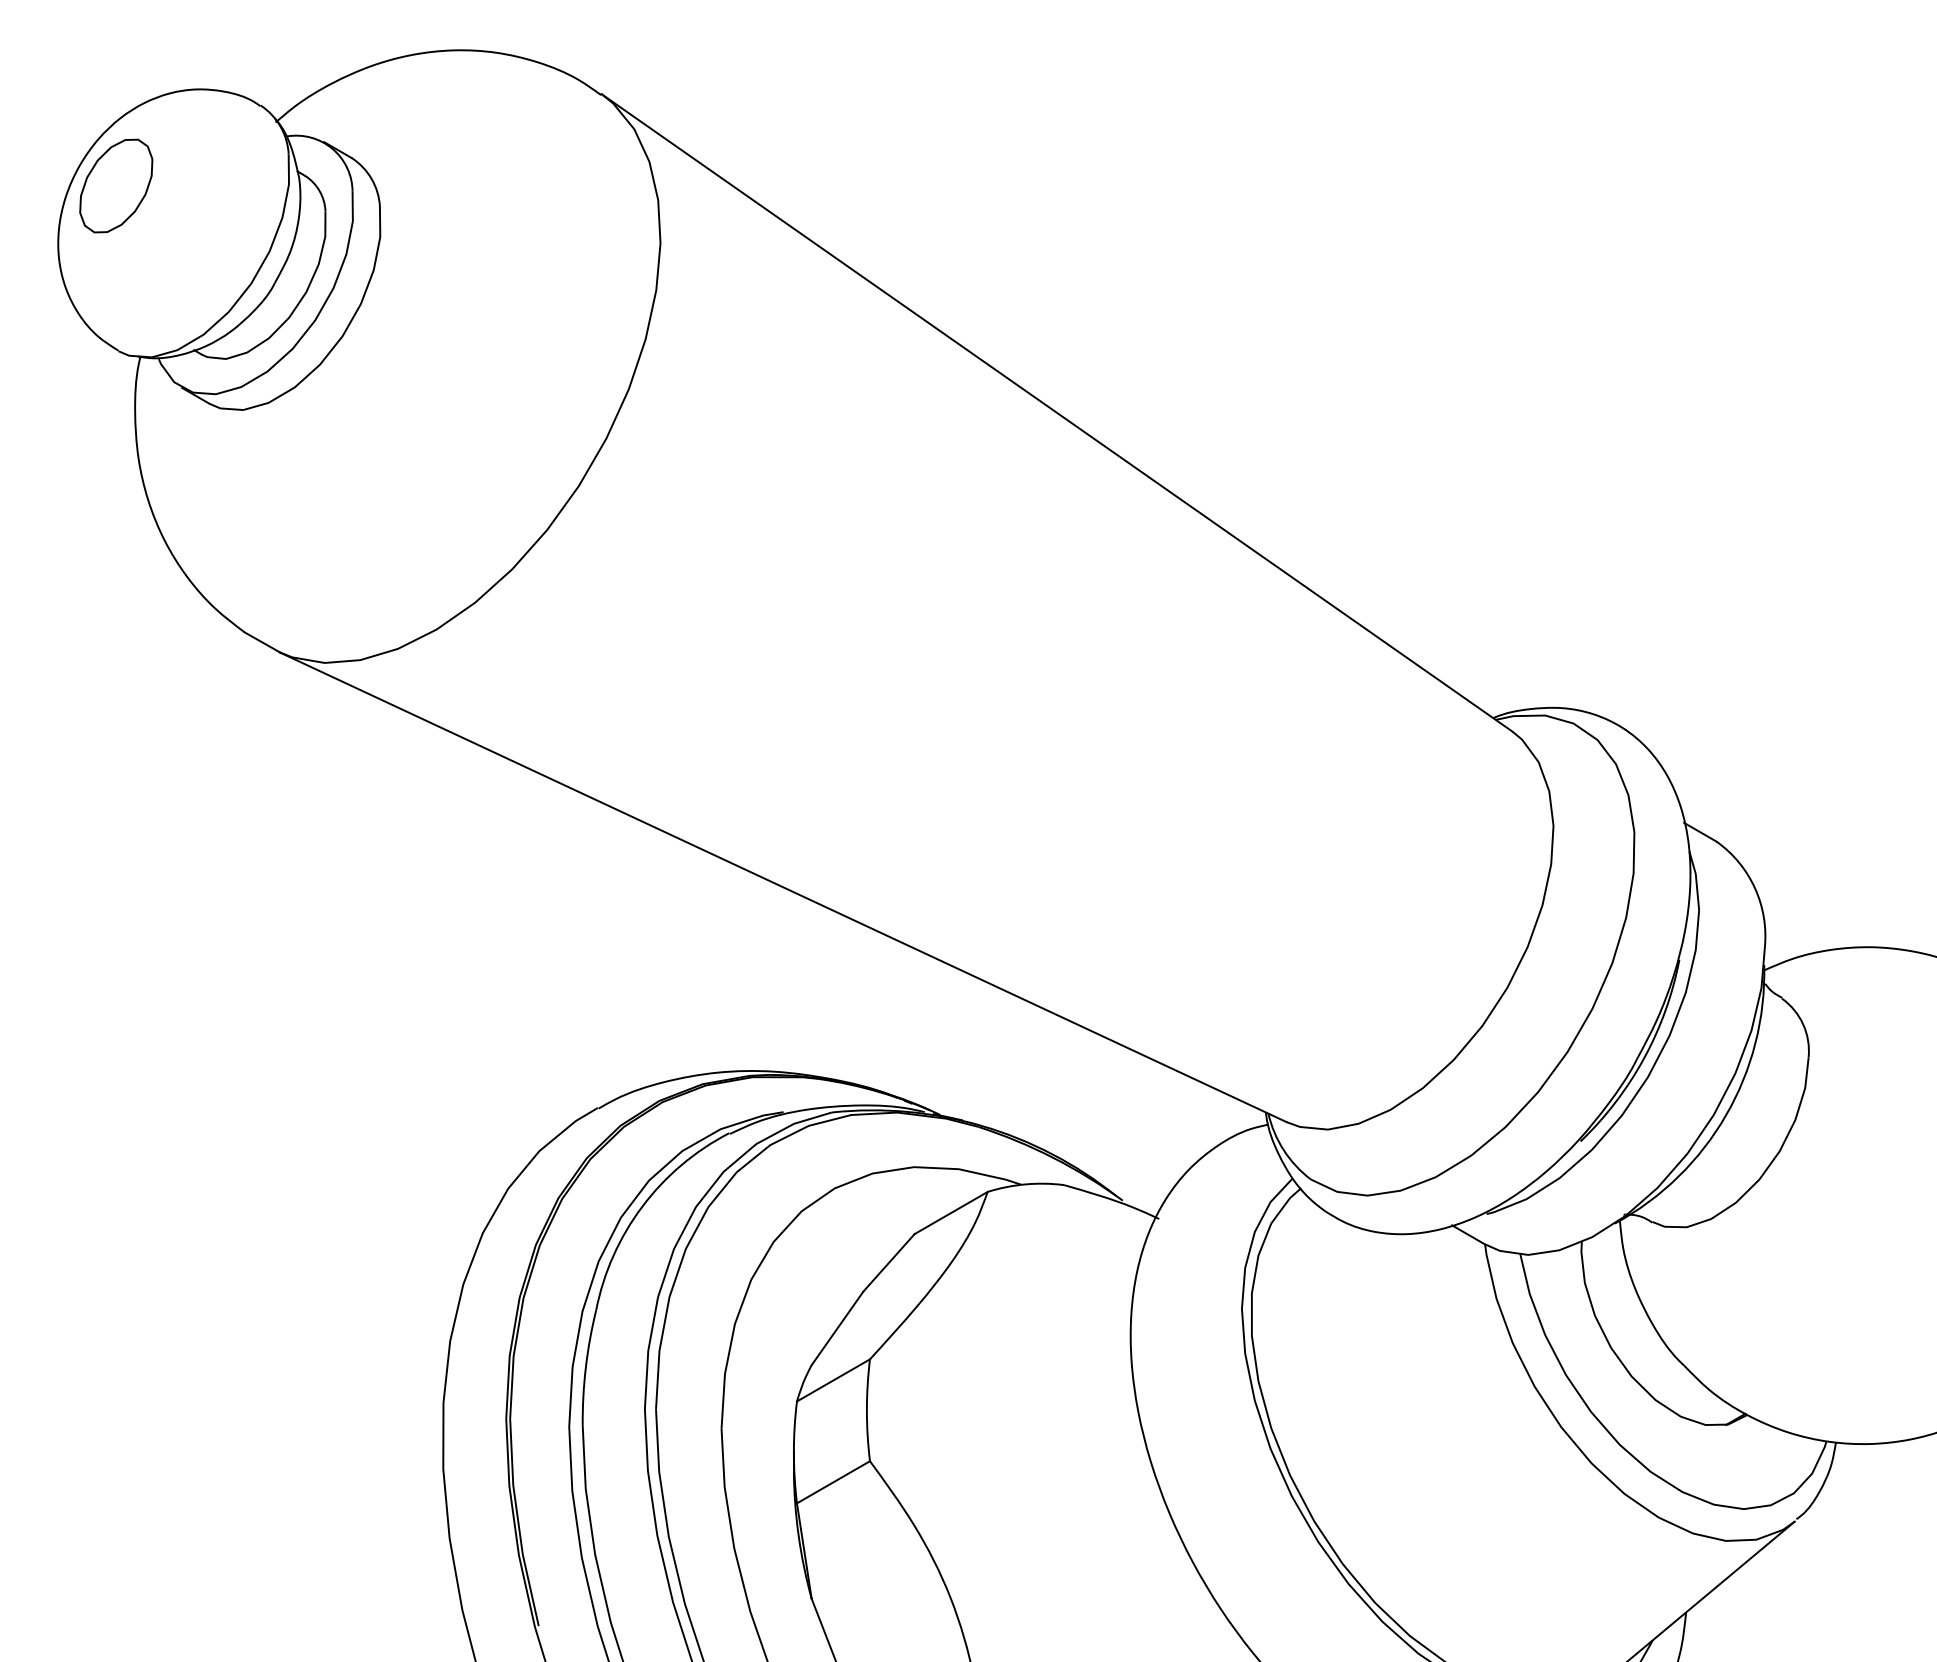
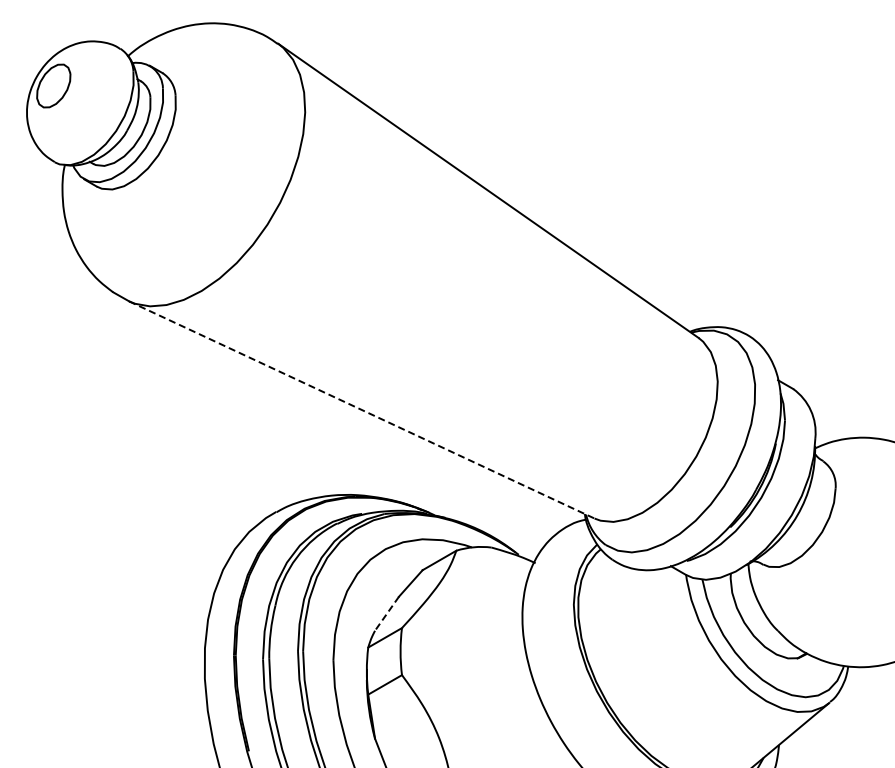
line: (782, 886) -> (361, 409), solid -> dashed
line: (838, 1327) -> (387, 613), solid -> dashed

